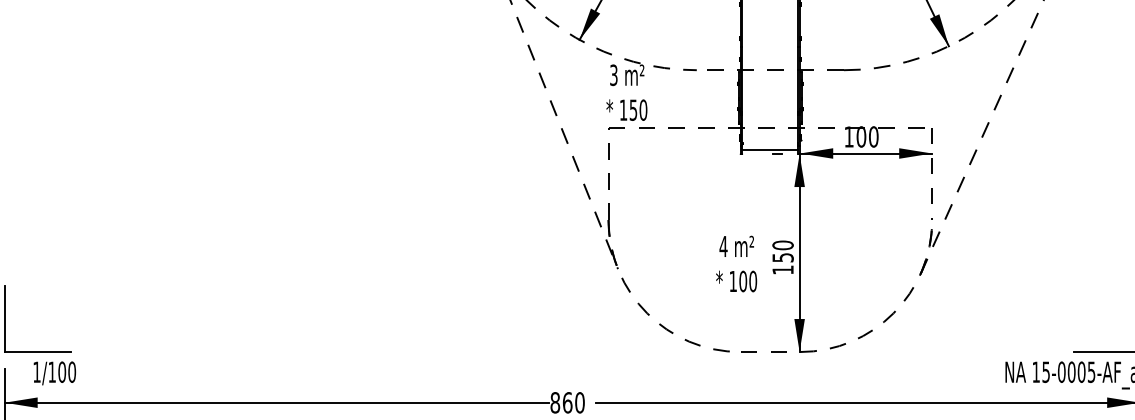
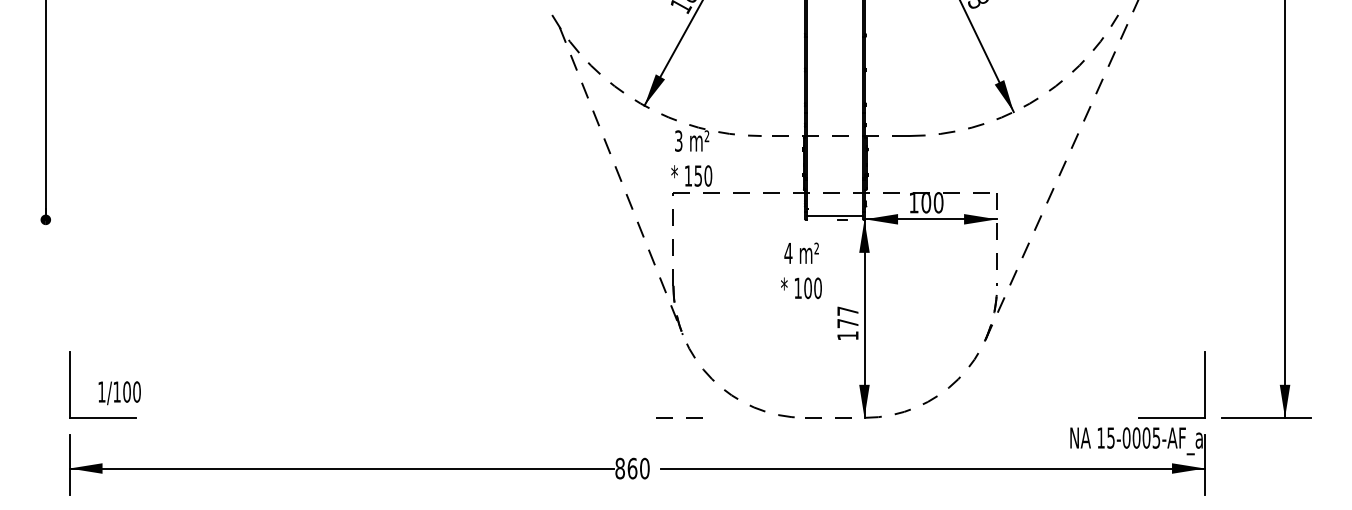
text: (782, 251) -> (847, 317), 150 -> 177
text: (736, 263) -> (801, 270), moved
line: (607, 351) -> (672, 417), added
text: (54, 373) -> (119, 393), moved

